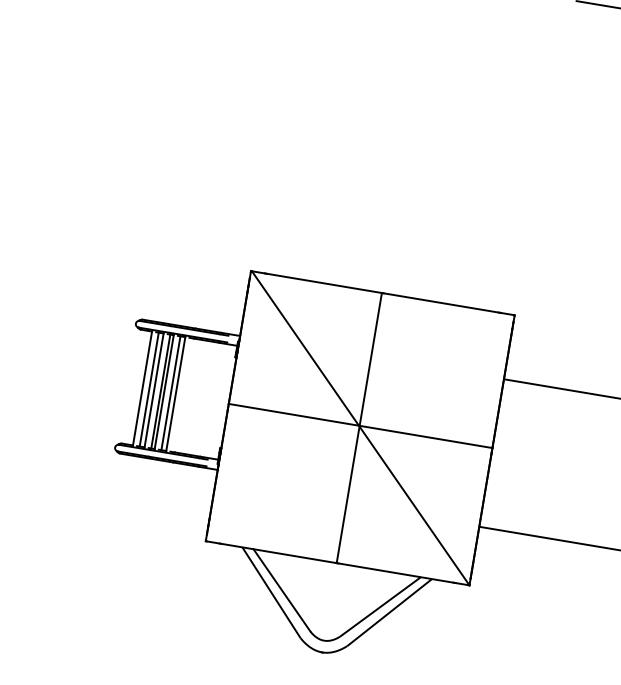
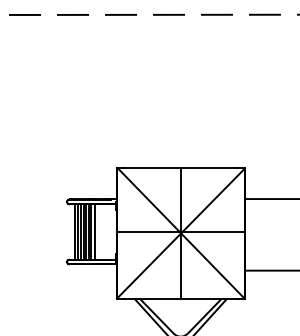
line: (182, 394) -> (94, 231), added
line: (361, 428) -> (181, 233), added

